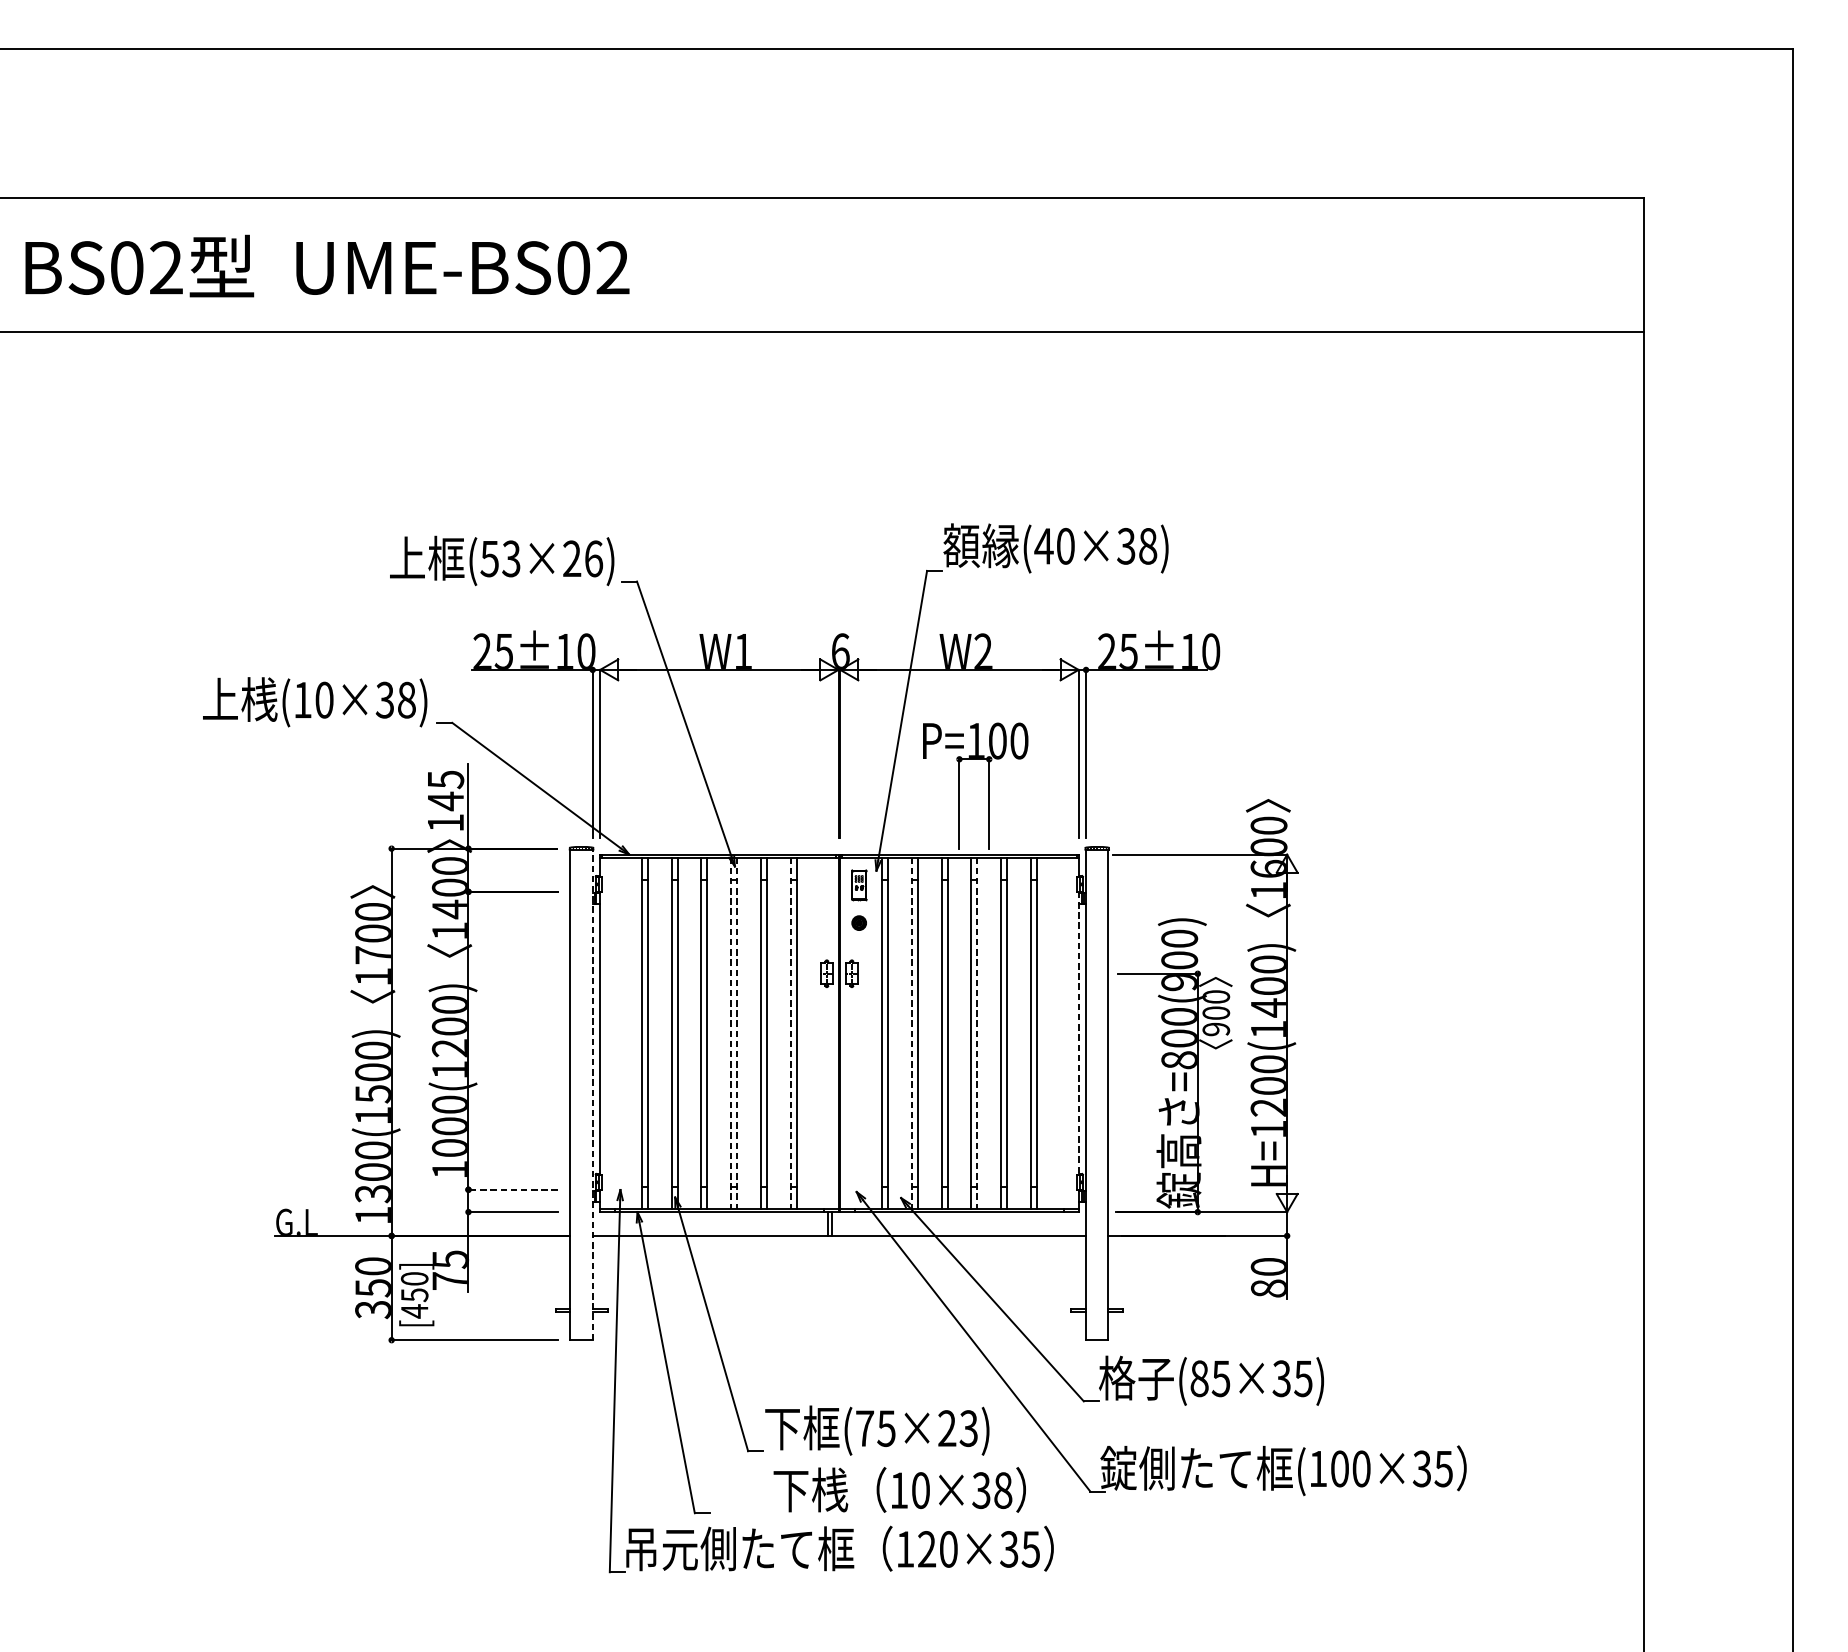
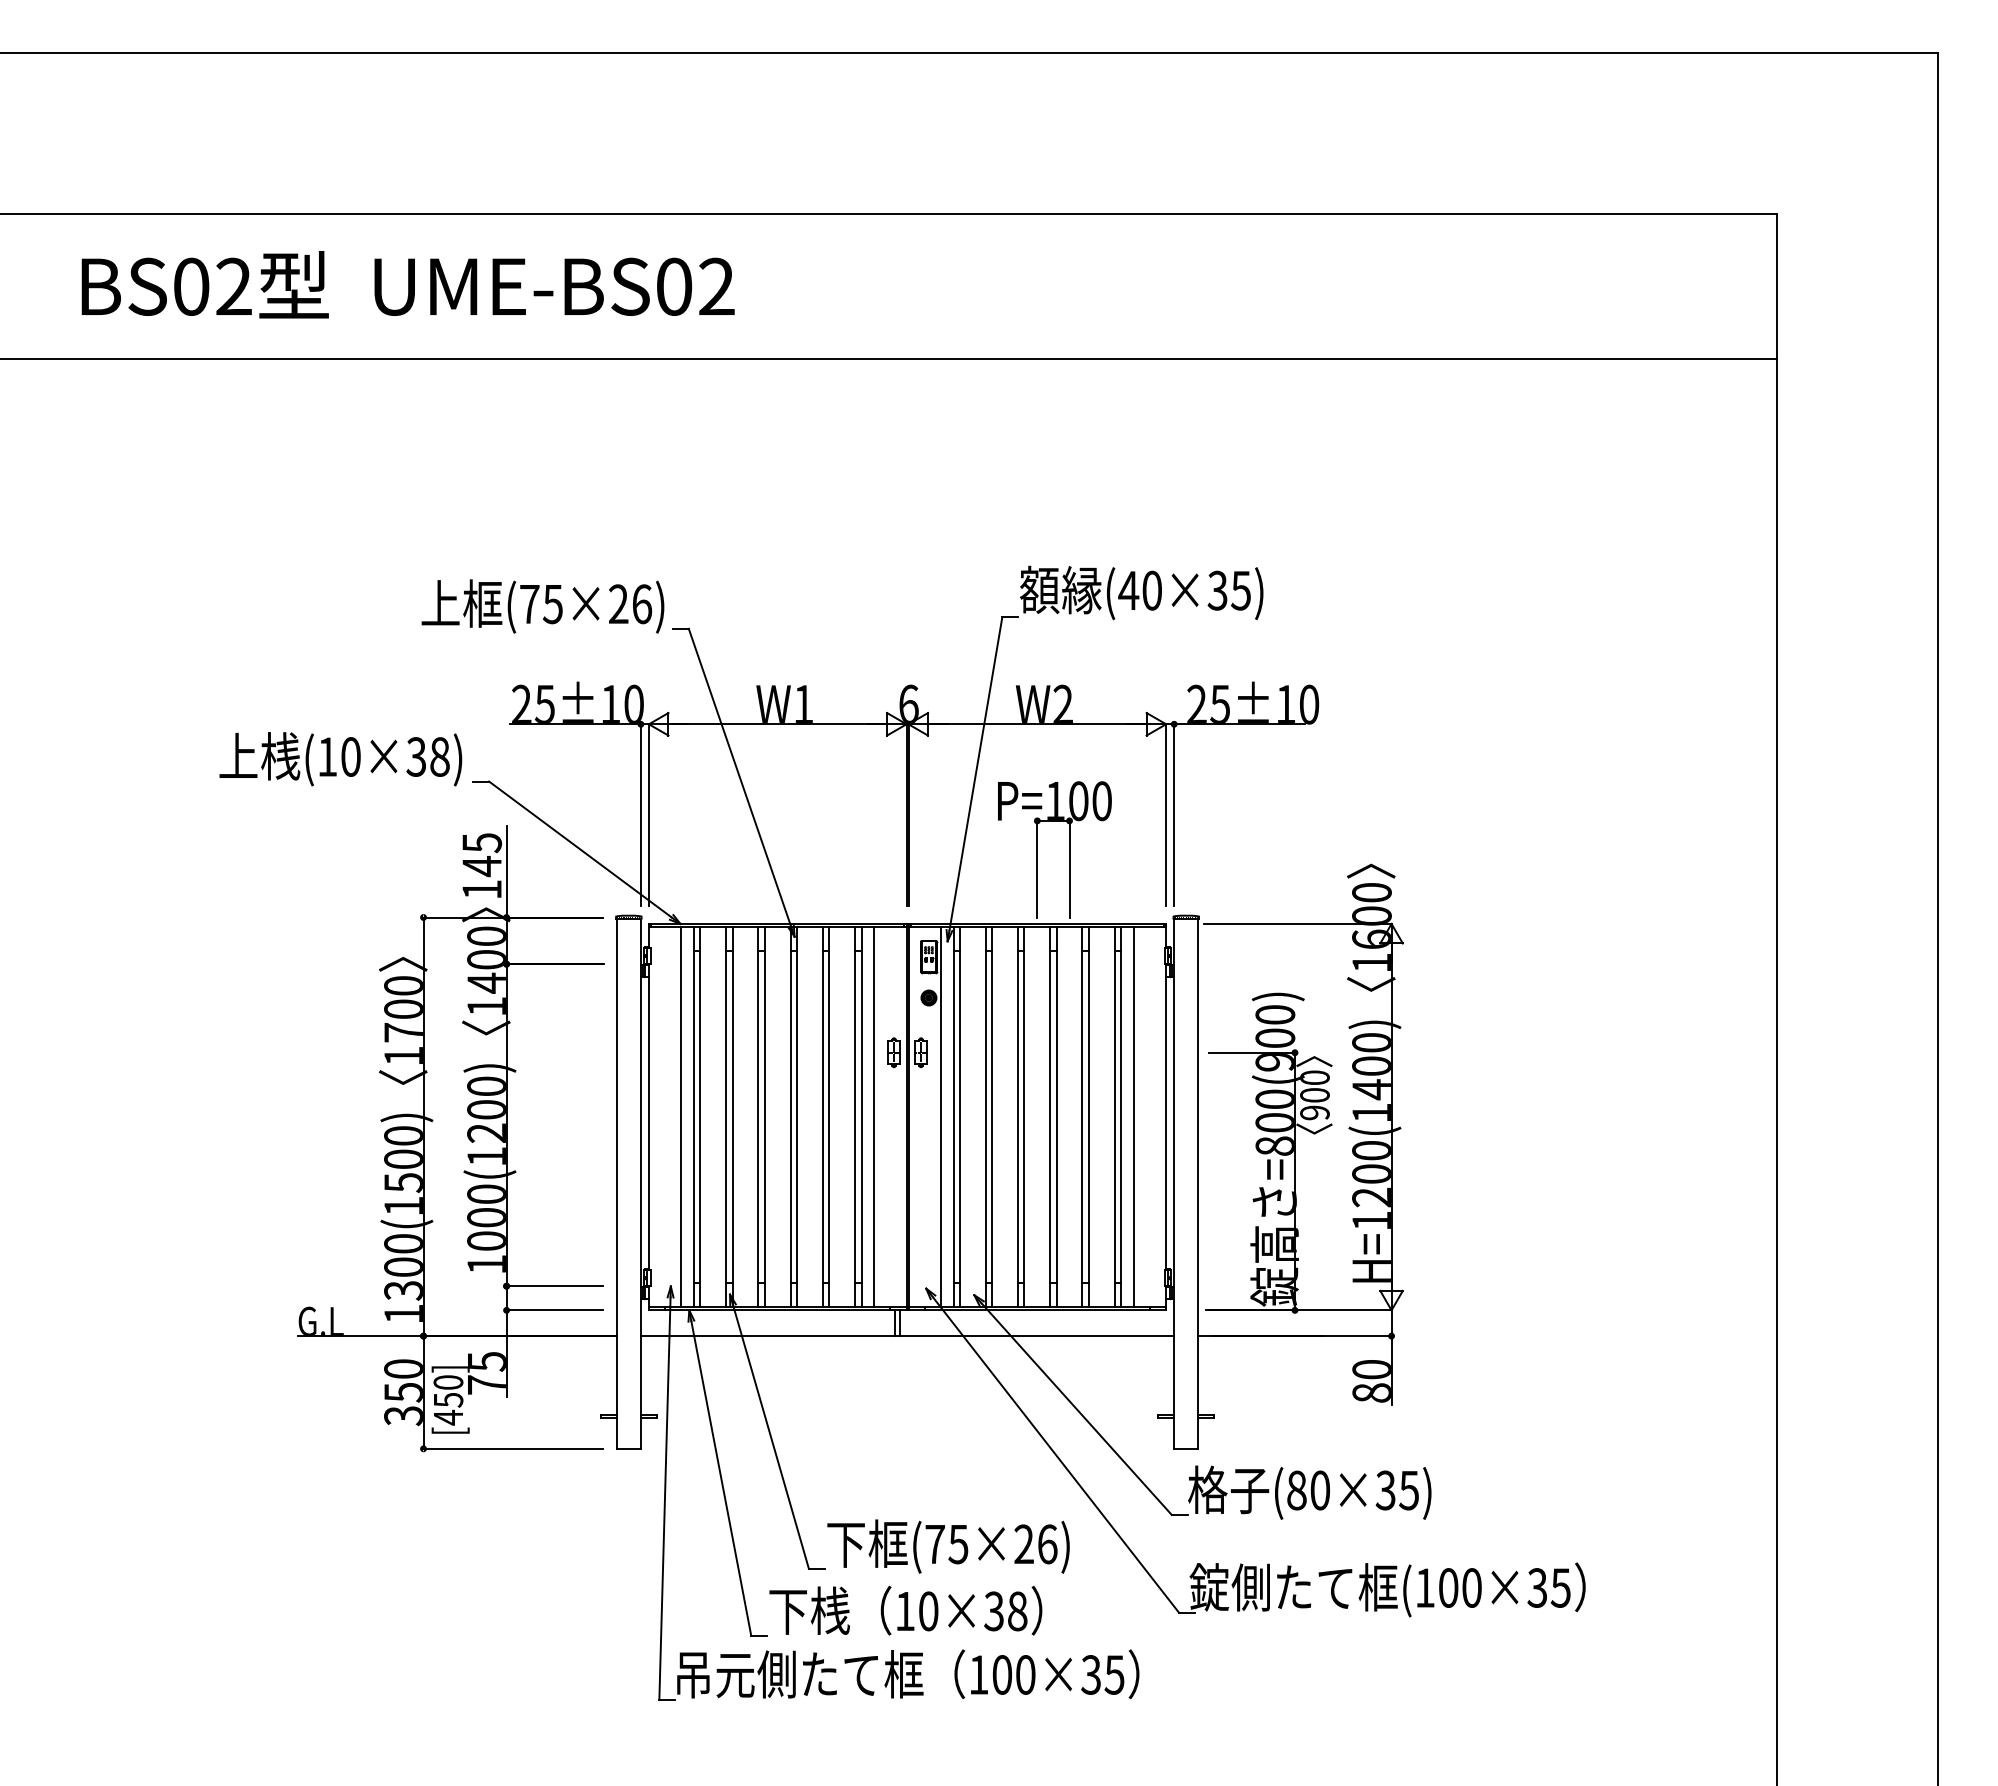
text: (326, 265) -> (407, 284), moved
text: (1148, 546) -> (1241, 590), (40×38) -> (40×35)
text: (499, 559) -> (540, 604), (53×26) -> (75×26)
line: (630, 1033) -> (681, 1117), added
line: (731, 1033) -> (790, 1117), dashed -> solid
line: (737, 1033) -> (797, 1117), dashed -> solid
line: (791, 1033) -> (855, 1117), dashed -> solid
line: (808, 1033) -> (874, 1117), added
line: (869, 1033) -> (940, 1117), added
line: (911, 1033) -> (985, 1117), dashed -> solid
line: (977, 1033) -> (1056, 1117), dashed -> solid
line: (1048, 1033) -> (1133, 1117), added
line: (1078, 1033) -> (1166, 1117), dashed -> solid
line: (592, 1094) -> (640, 1183), dashed -> solid
line: (512, 1190) -> (554, 1286), dashed -> solid
text: (1220, 1378) -> (1319, 1490), (85×35) -> (80×35)
text: (968, 1428) -> (1047, 1544), (75×23) -> (75×26)
text: (899, 1489) -> (905, 1610), moved
text: (927, 1548) -> (1002, 1674), 120×35 -> 100×35

